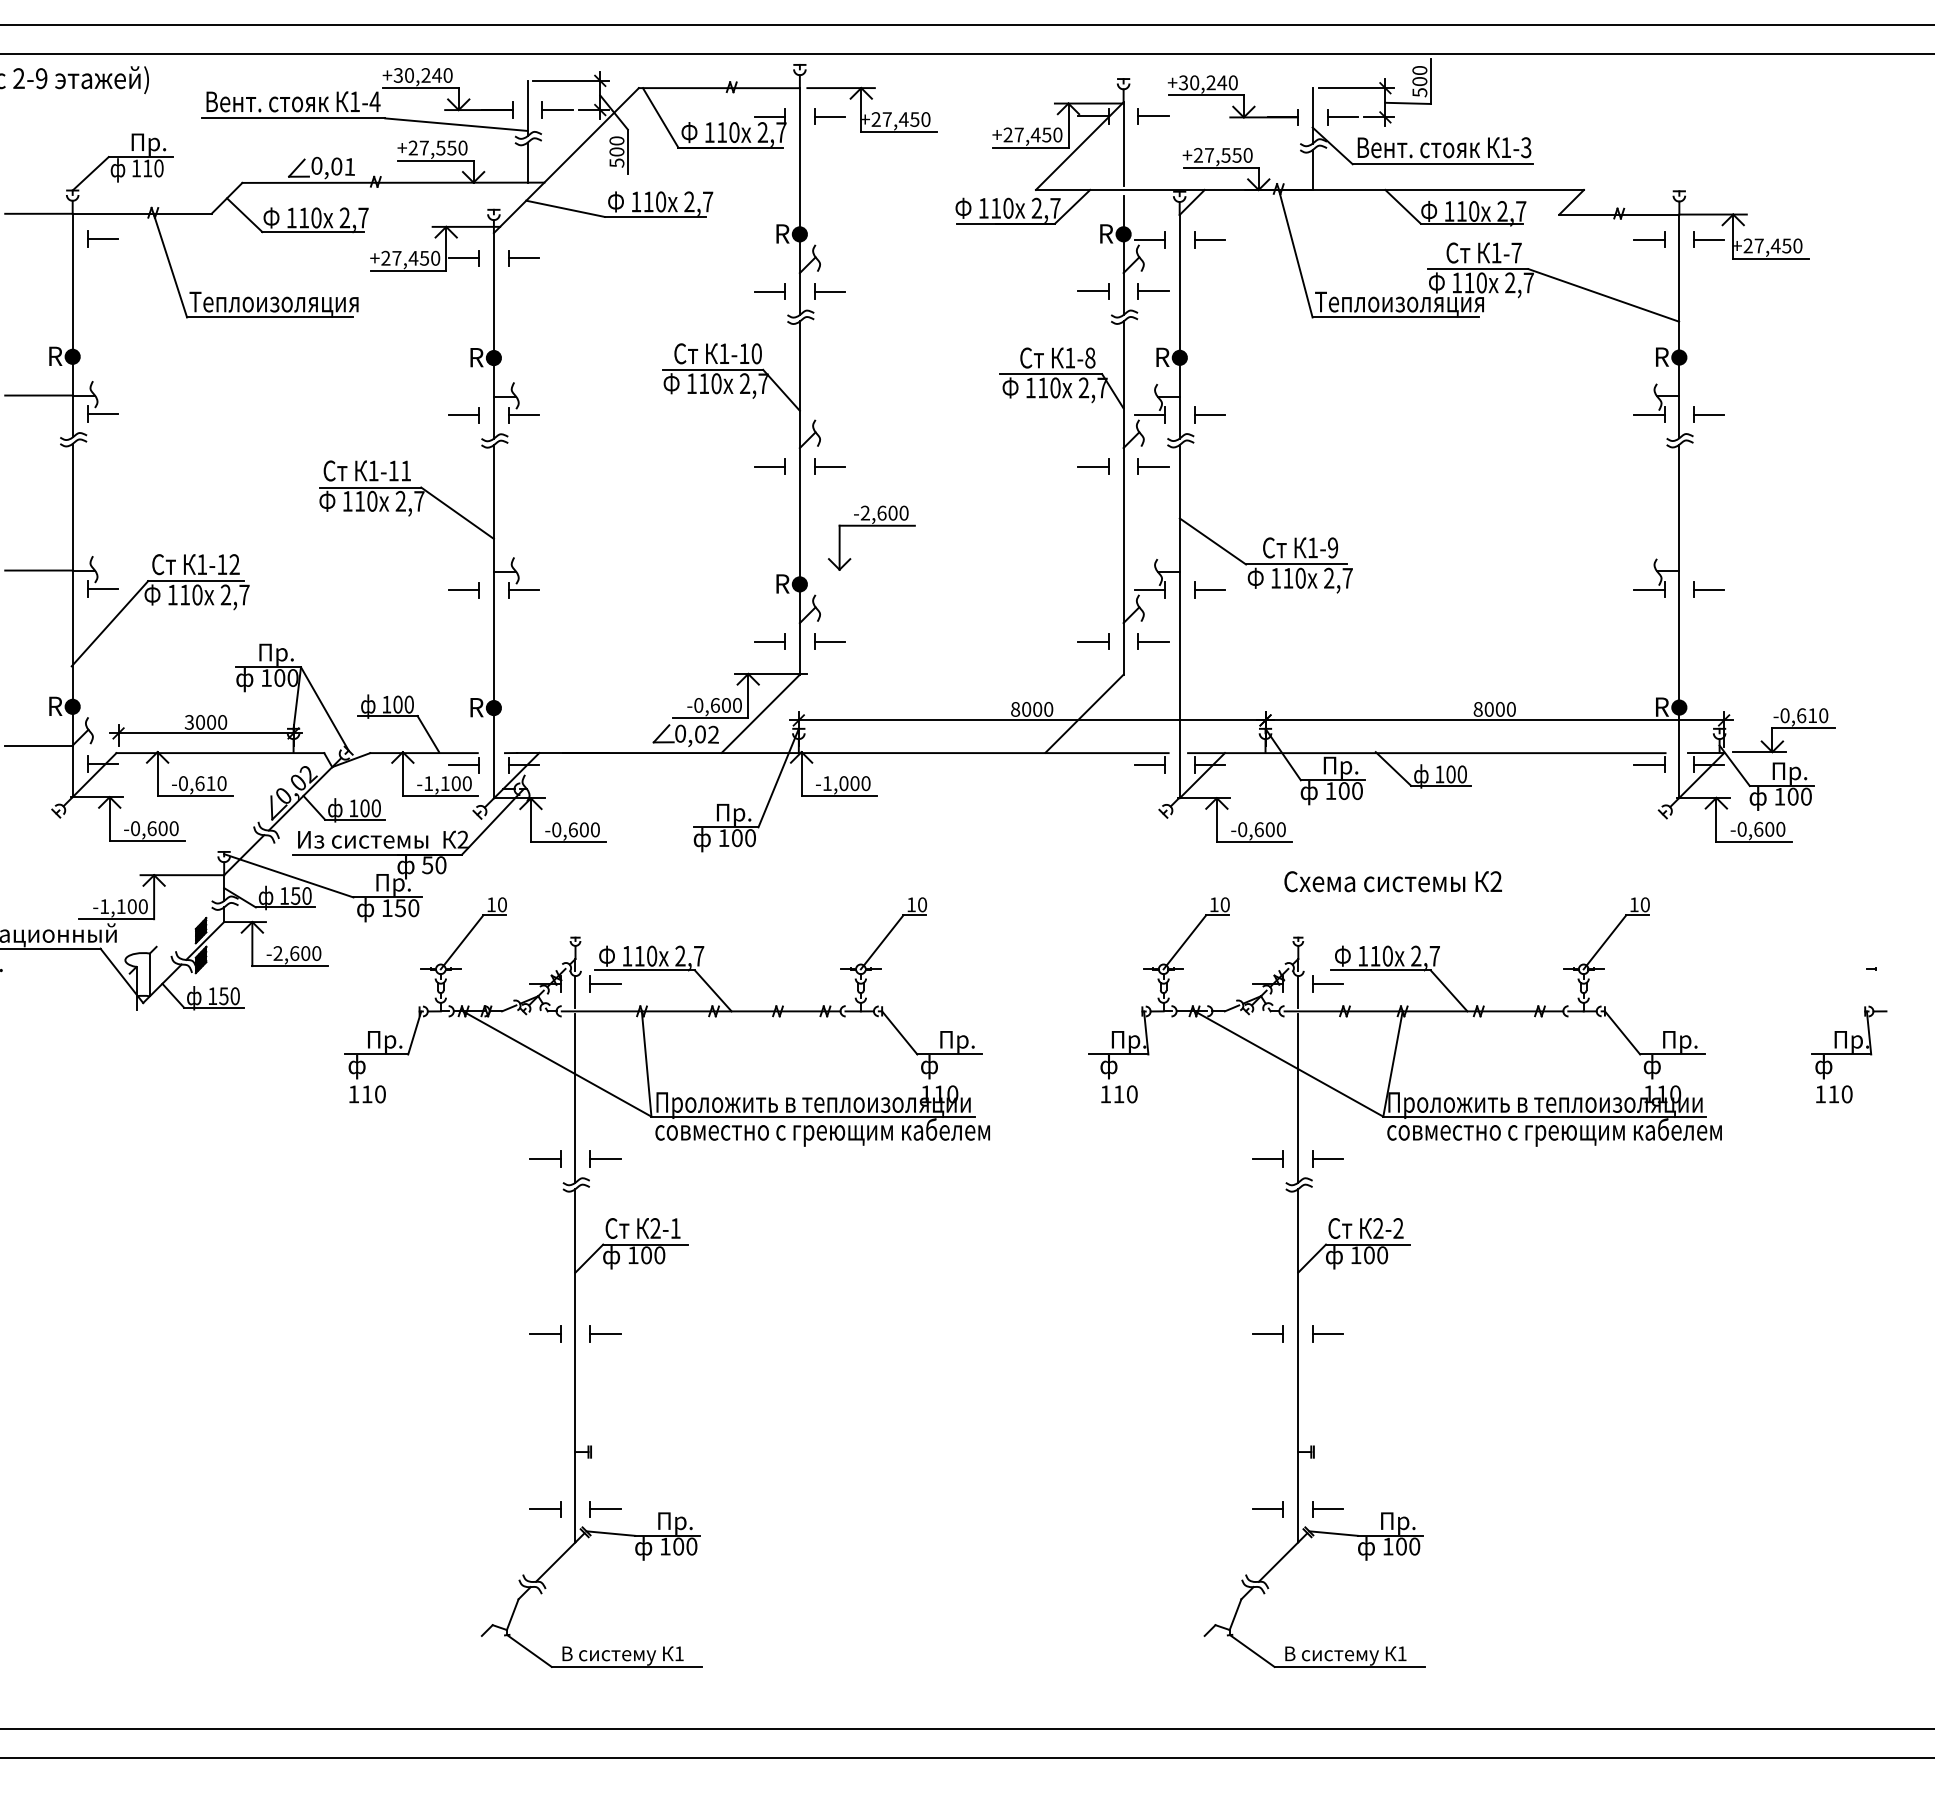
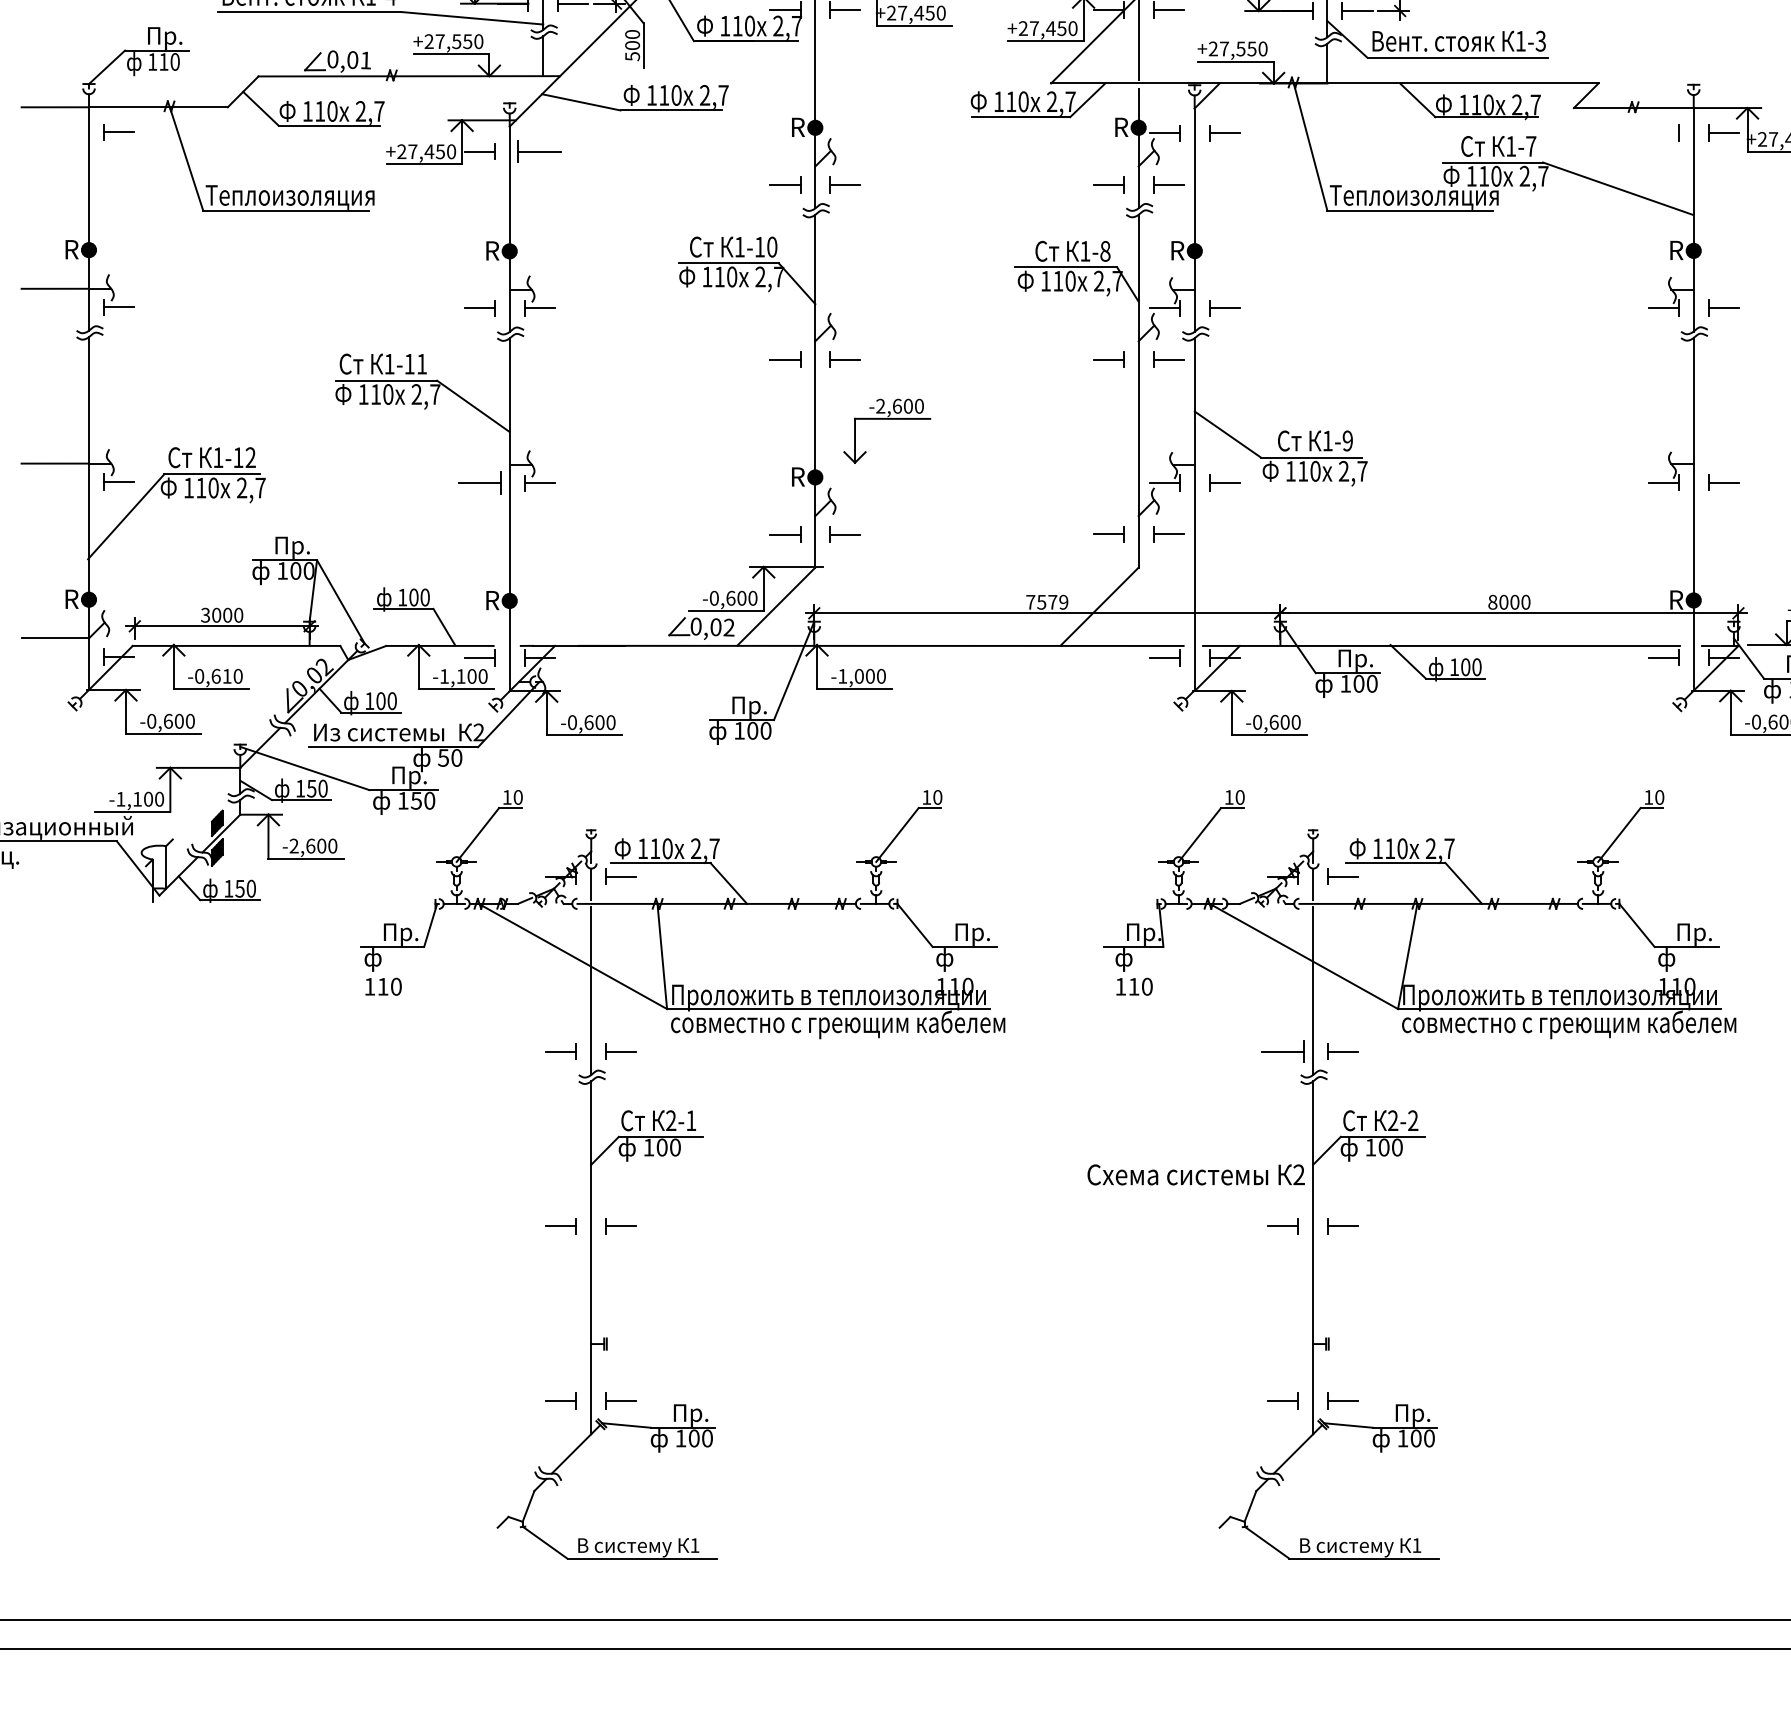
line: (1649, 239) -> (1663, 132), removed
part: (523, 258) -> (539, 151), size x1.4
part: (463, 590) -> (479, 483), size x1.4
text: (1032, 709) -> (1047, 602), 8000 -> 7579
text: (1392, 881) -> (1195, 1174), moved
part: (1267, 1158) -> (1282, 1050), size x1.4

